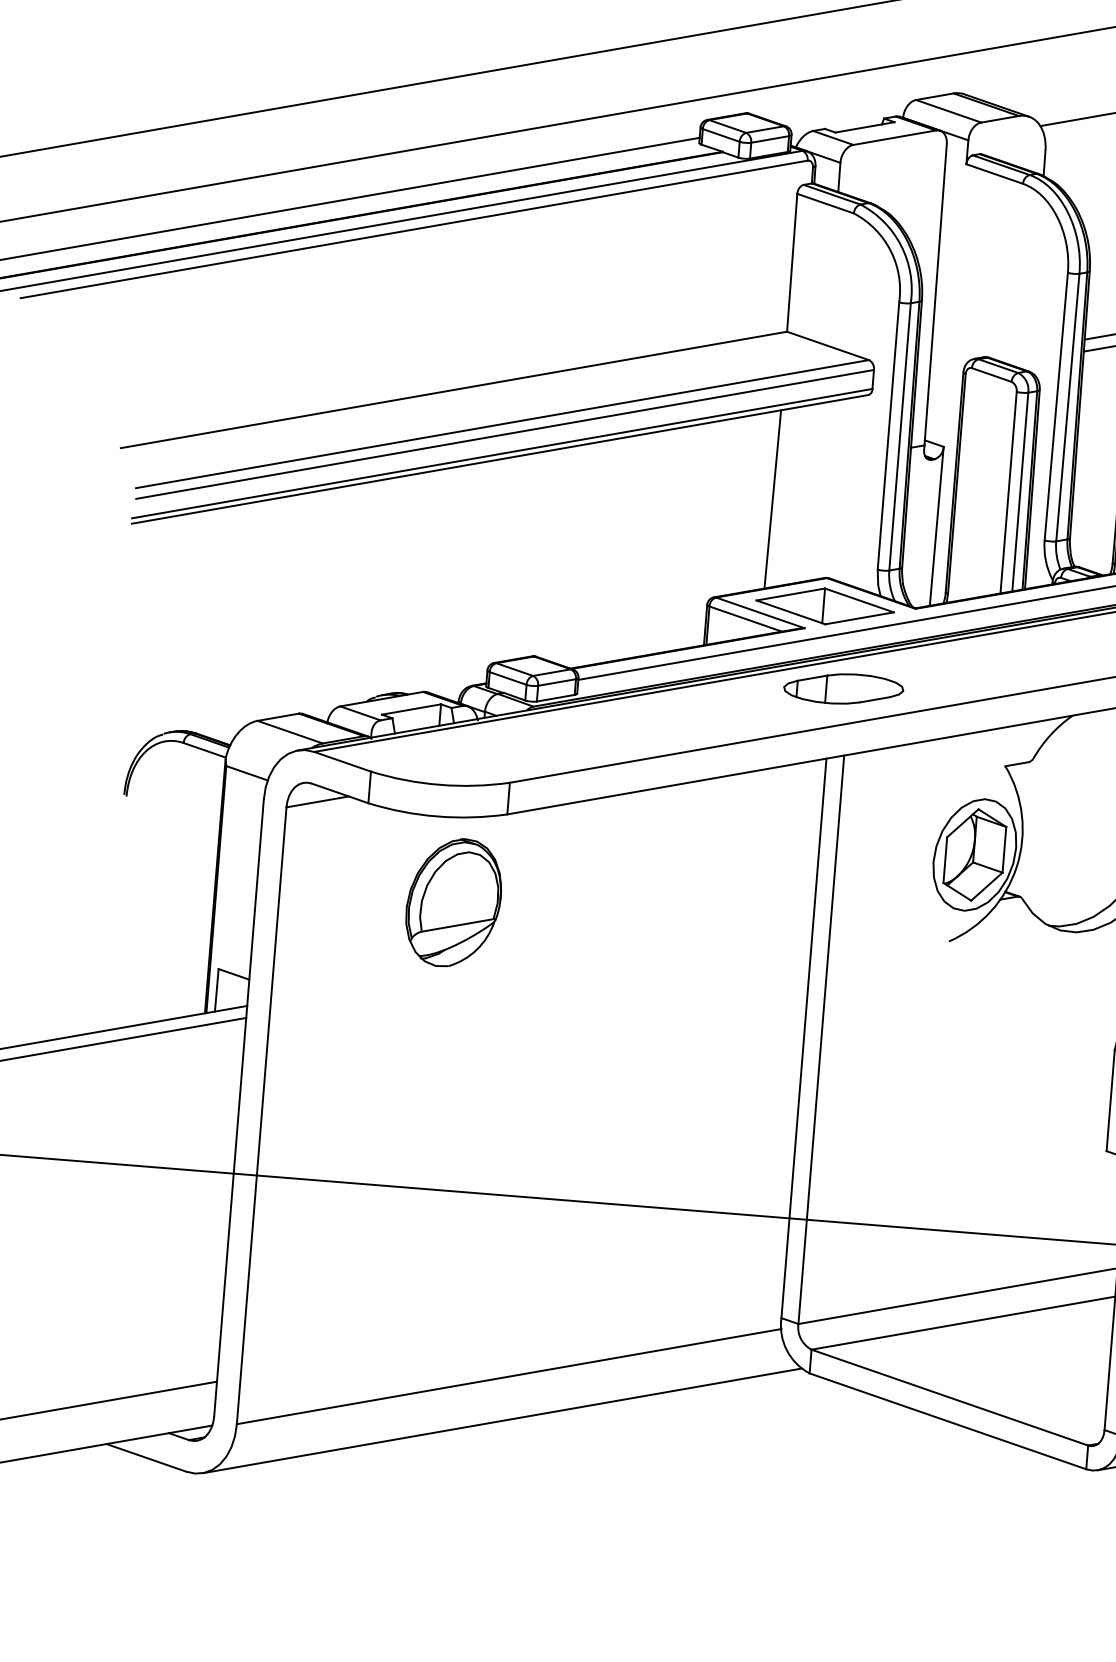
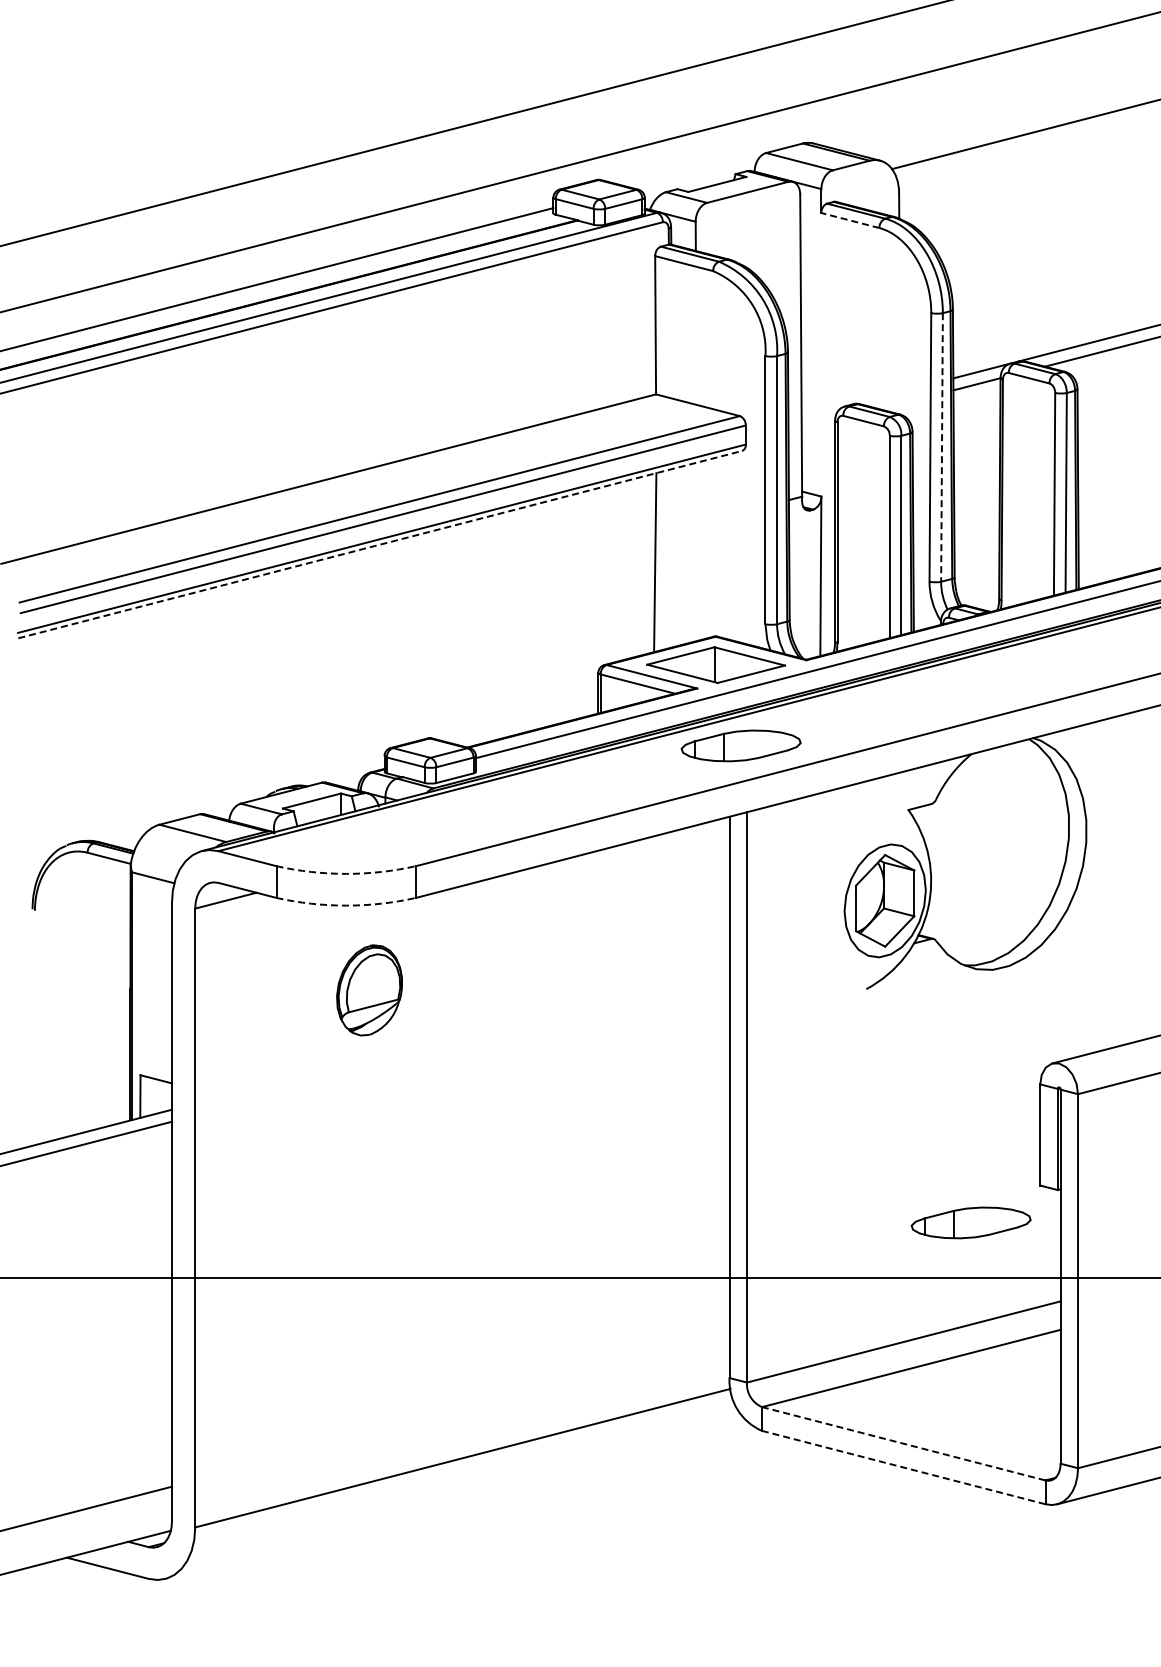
line: (994, 174) -> (850, 220), solid -> dashed
line: (1068, 407) -> (942, 447), solid -> dashed
line: (500, 459) -> (380, 544), solid -> dashed
arc: (440, 784) -> (346, 873), solid -> dashed
arc: (437, 816) -> (346, 905), solid -> dashed
part: (453, 902) -> (369, 990), size x0.7
part: (1034, 1182) -> (970, 1222), added
line: (949, 1397) -> (903, 1443), solid -> dashed
line: (502, 1420) -> (459, 1502), removed
line: (947, 1421) -> (903, 1467), solid -> dashed

